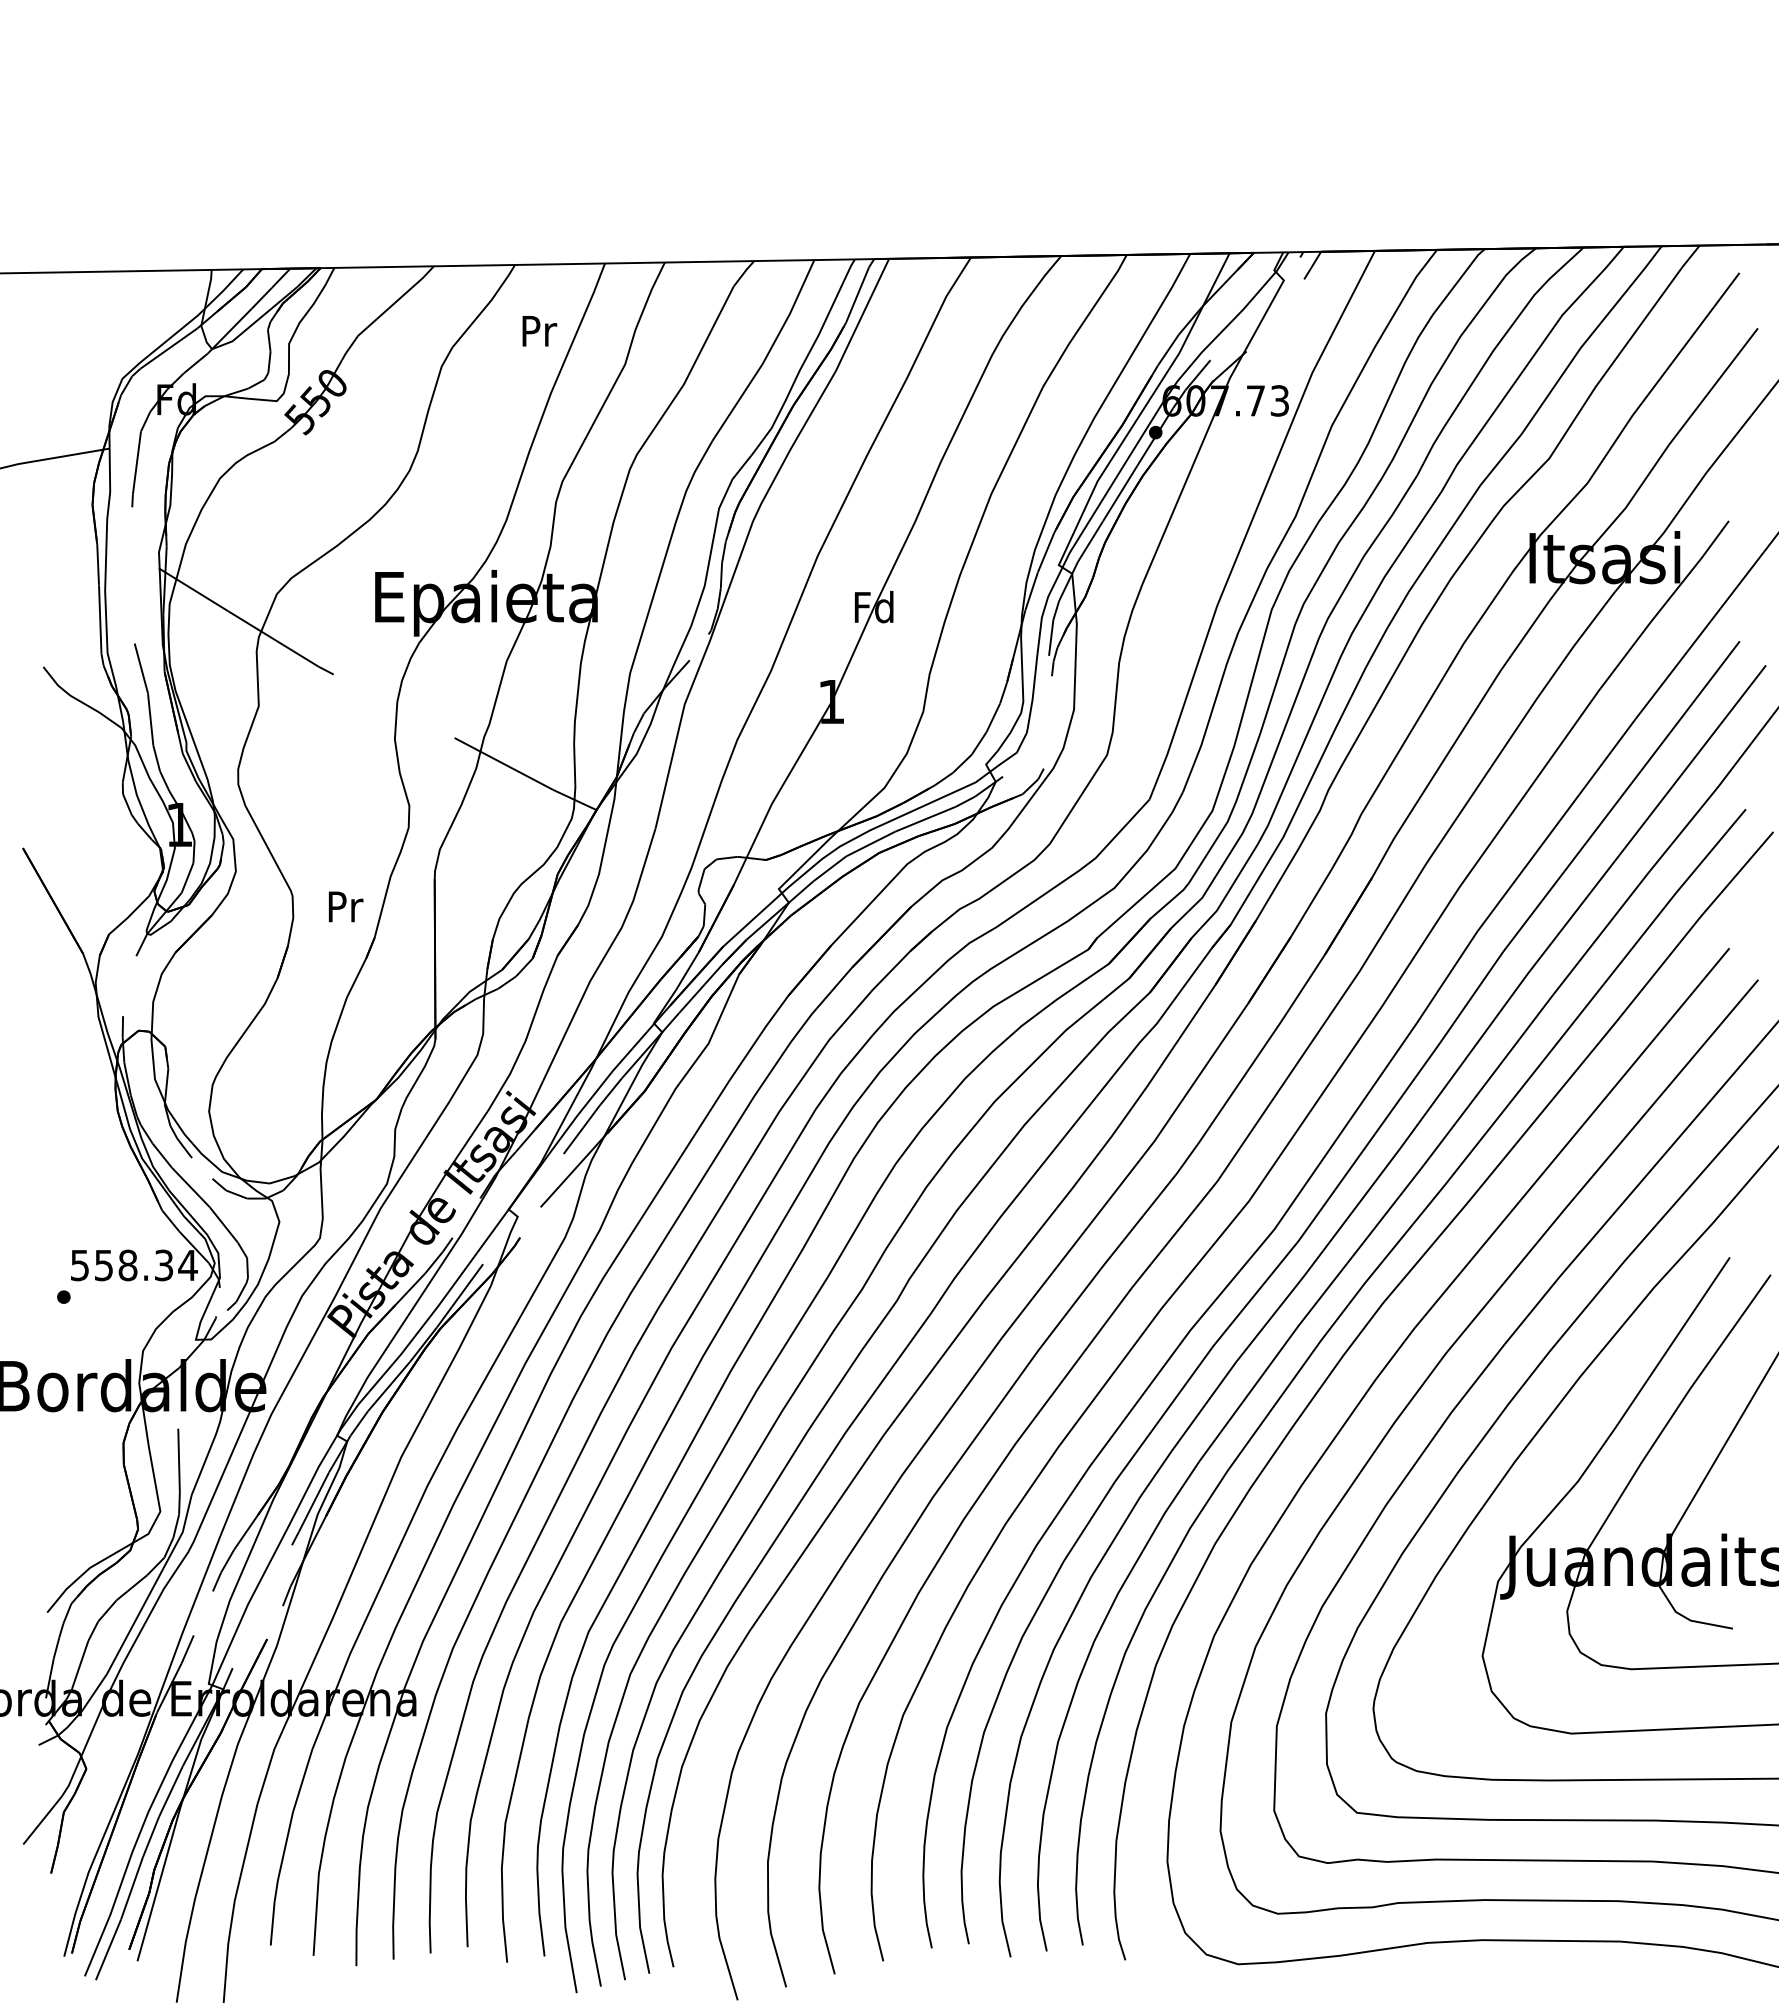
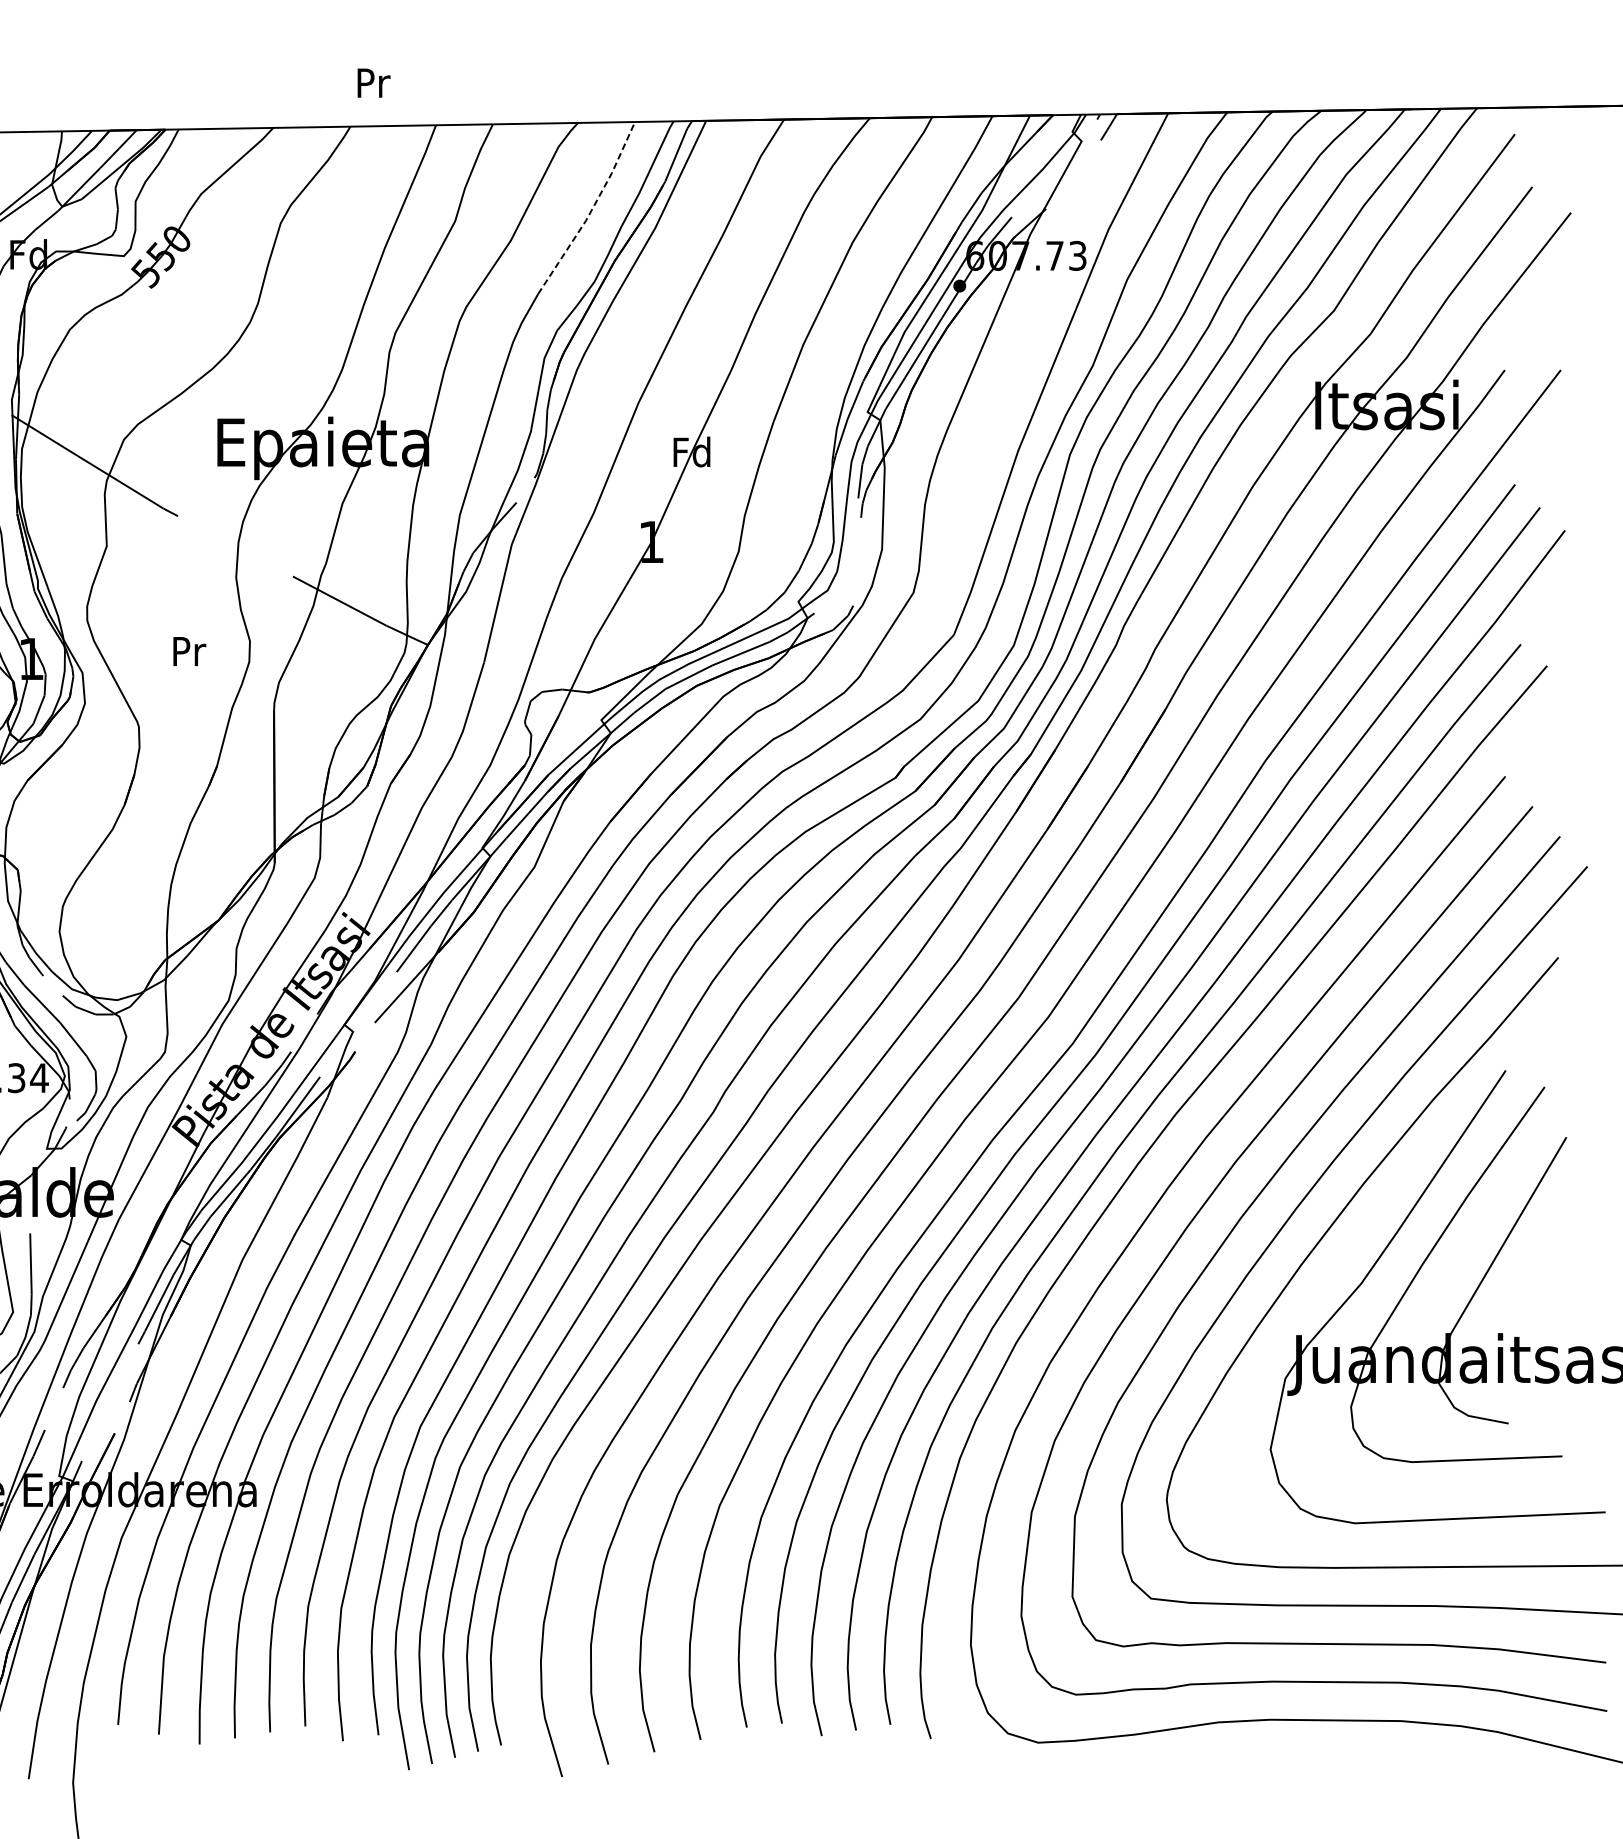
text: (539, 331) -> (373, 83), moved
line: (768, 352) -> (591, 209), solid -> dashed
text: (346, 906) -> (190, 651), moved

